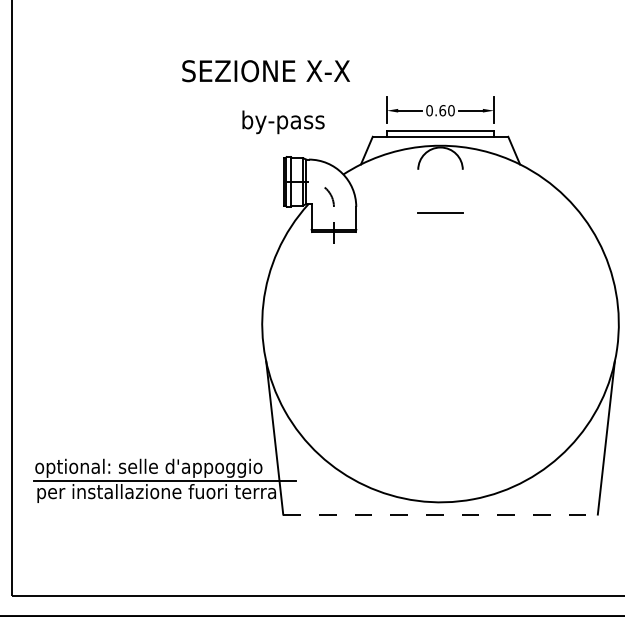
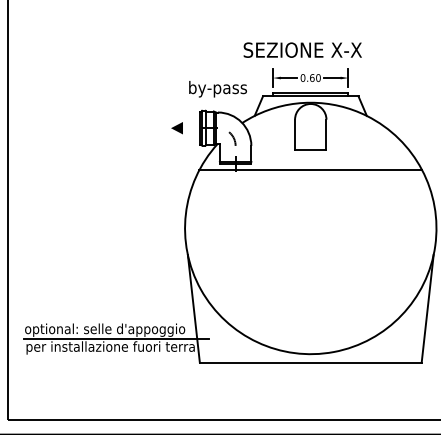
text: (265, 70) -> (302, 49), moved
text: (282, 122) -> (217, 89), moved
line: (250, 182) -> (176, 128), added
line: (418, 190) -> (295, 134), added
line: (462, 190) -> (326, 134), added
line: (440, 241) -> (310, 170), added
line: (440, 514) -> (310, 362), dashed -> solid

